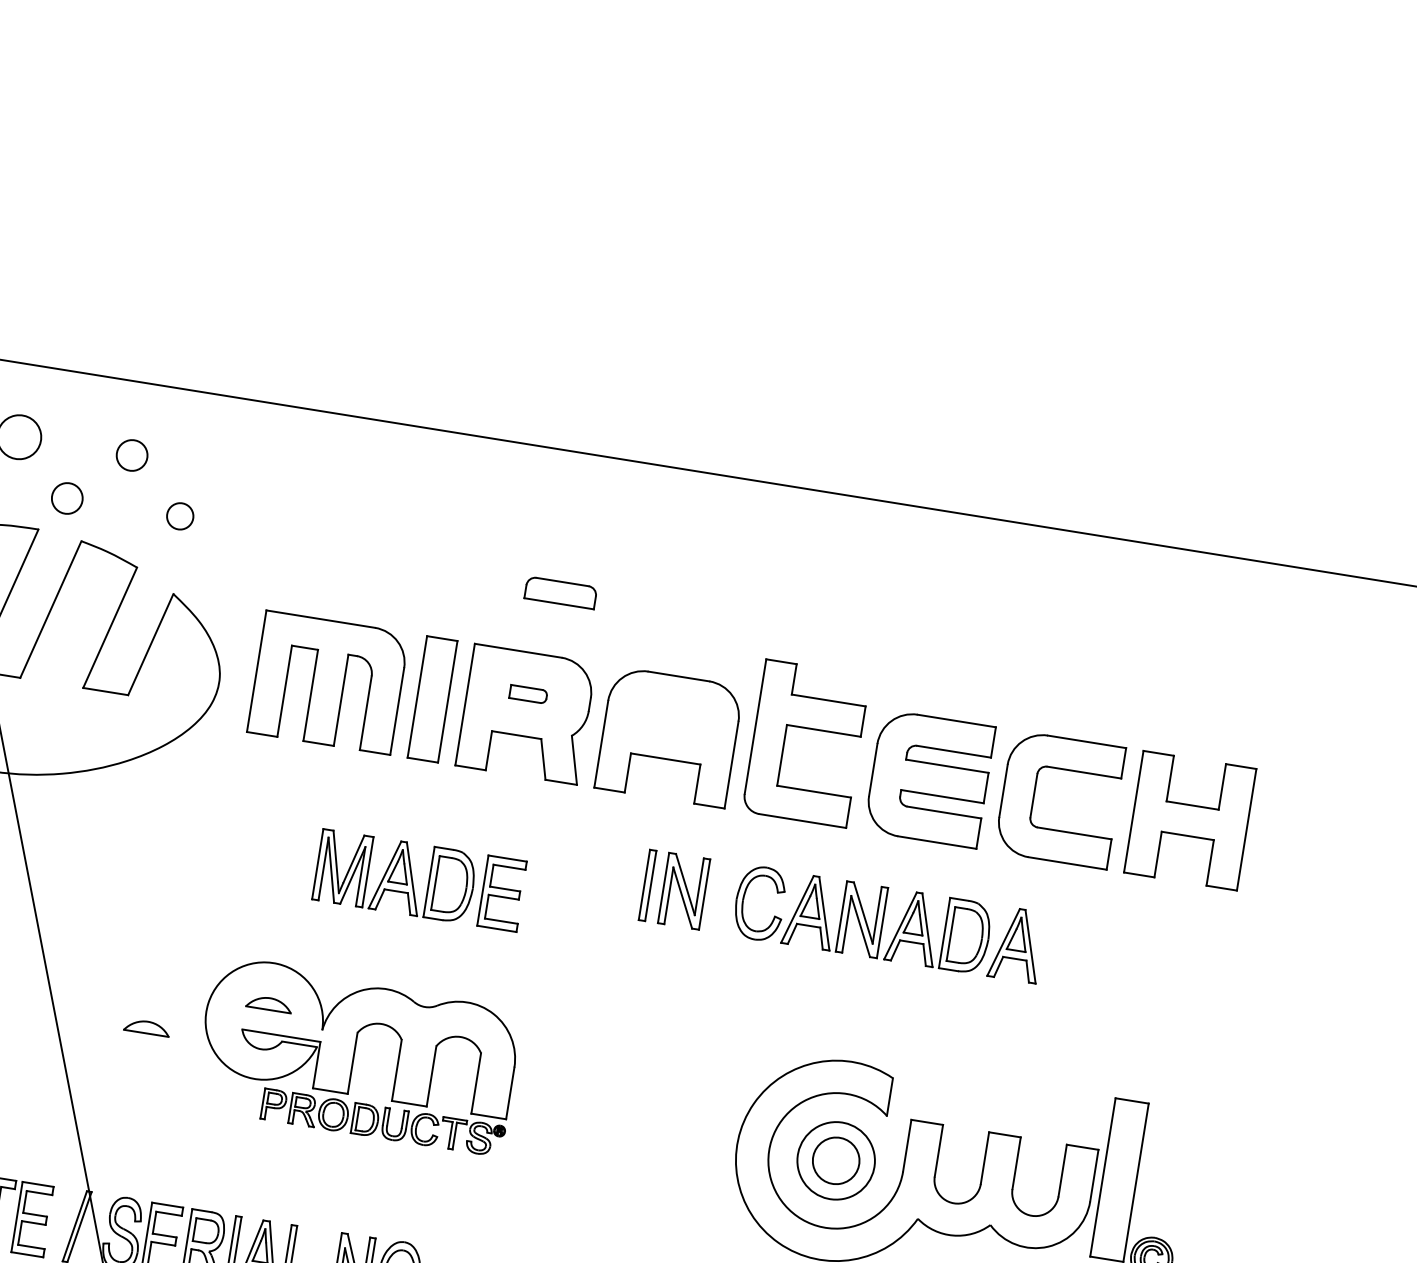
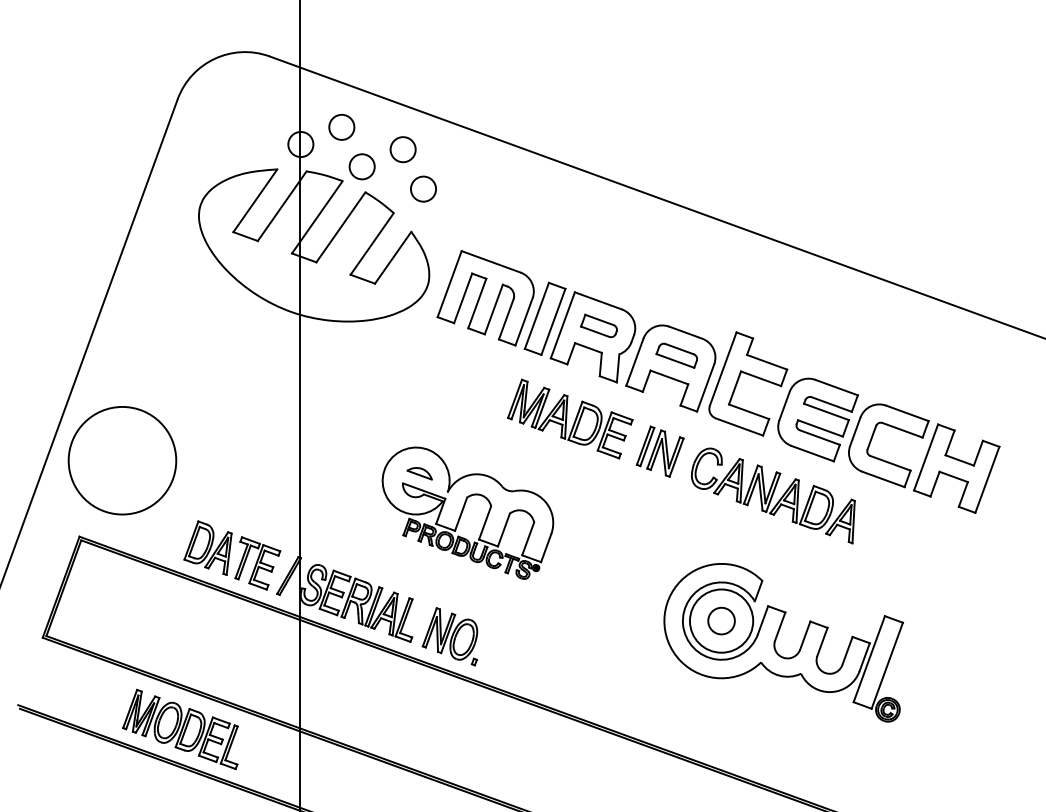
circle: (130, 455) -> (402, 149), size x1.43
circle: (66, 498) -> (361, 166), size x1.43
circle: (180, 515) -> (423, 188), size x1.67
part: (559, 594) -> (676, 355), moved
part: (526, 693) -> (598, 325), size x1.67
part: (419, 879) -> (570, 418), moved
part: (145, 1030) -> (348, 473), removed
circle: (835, 1159) -> (721, 620), size x1.43

